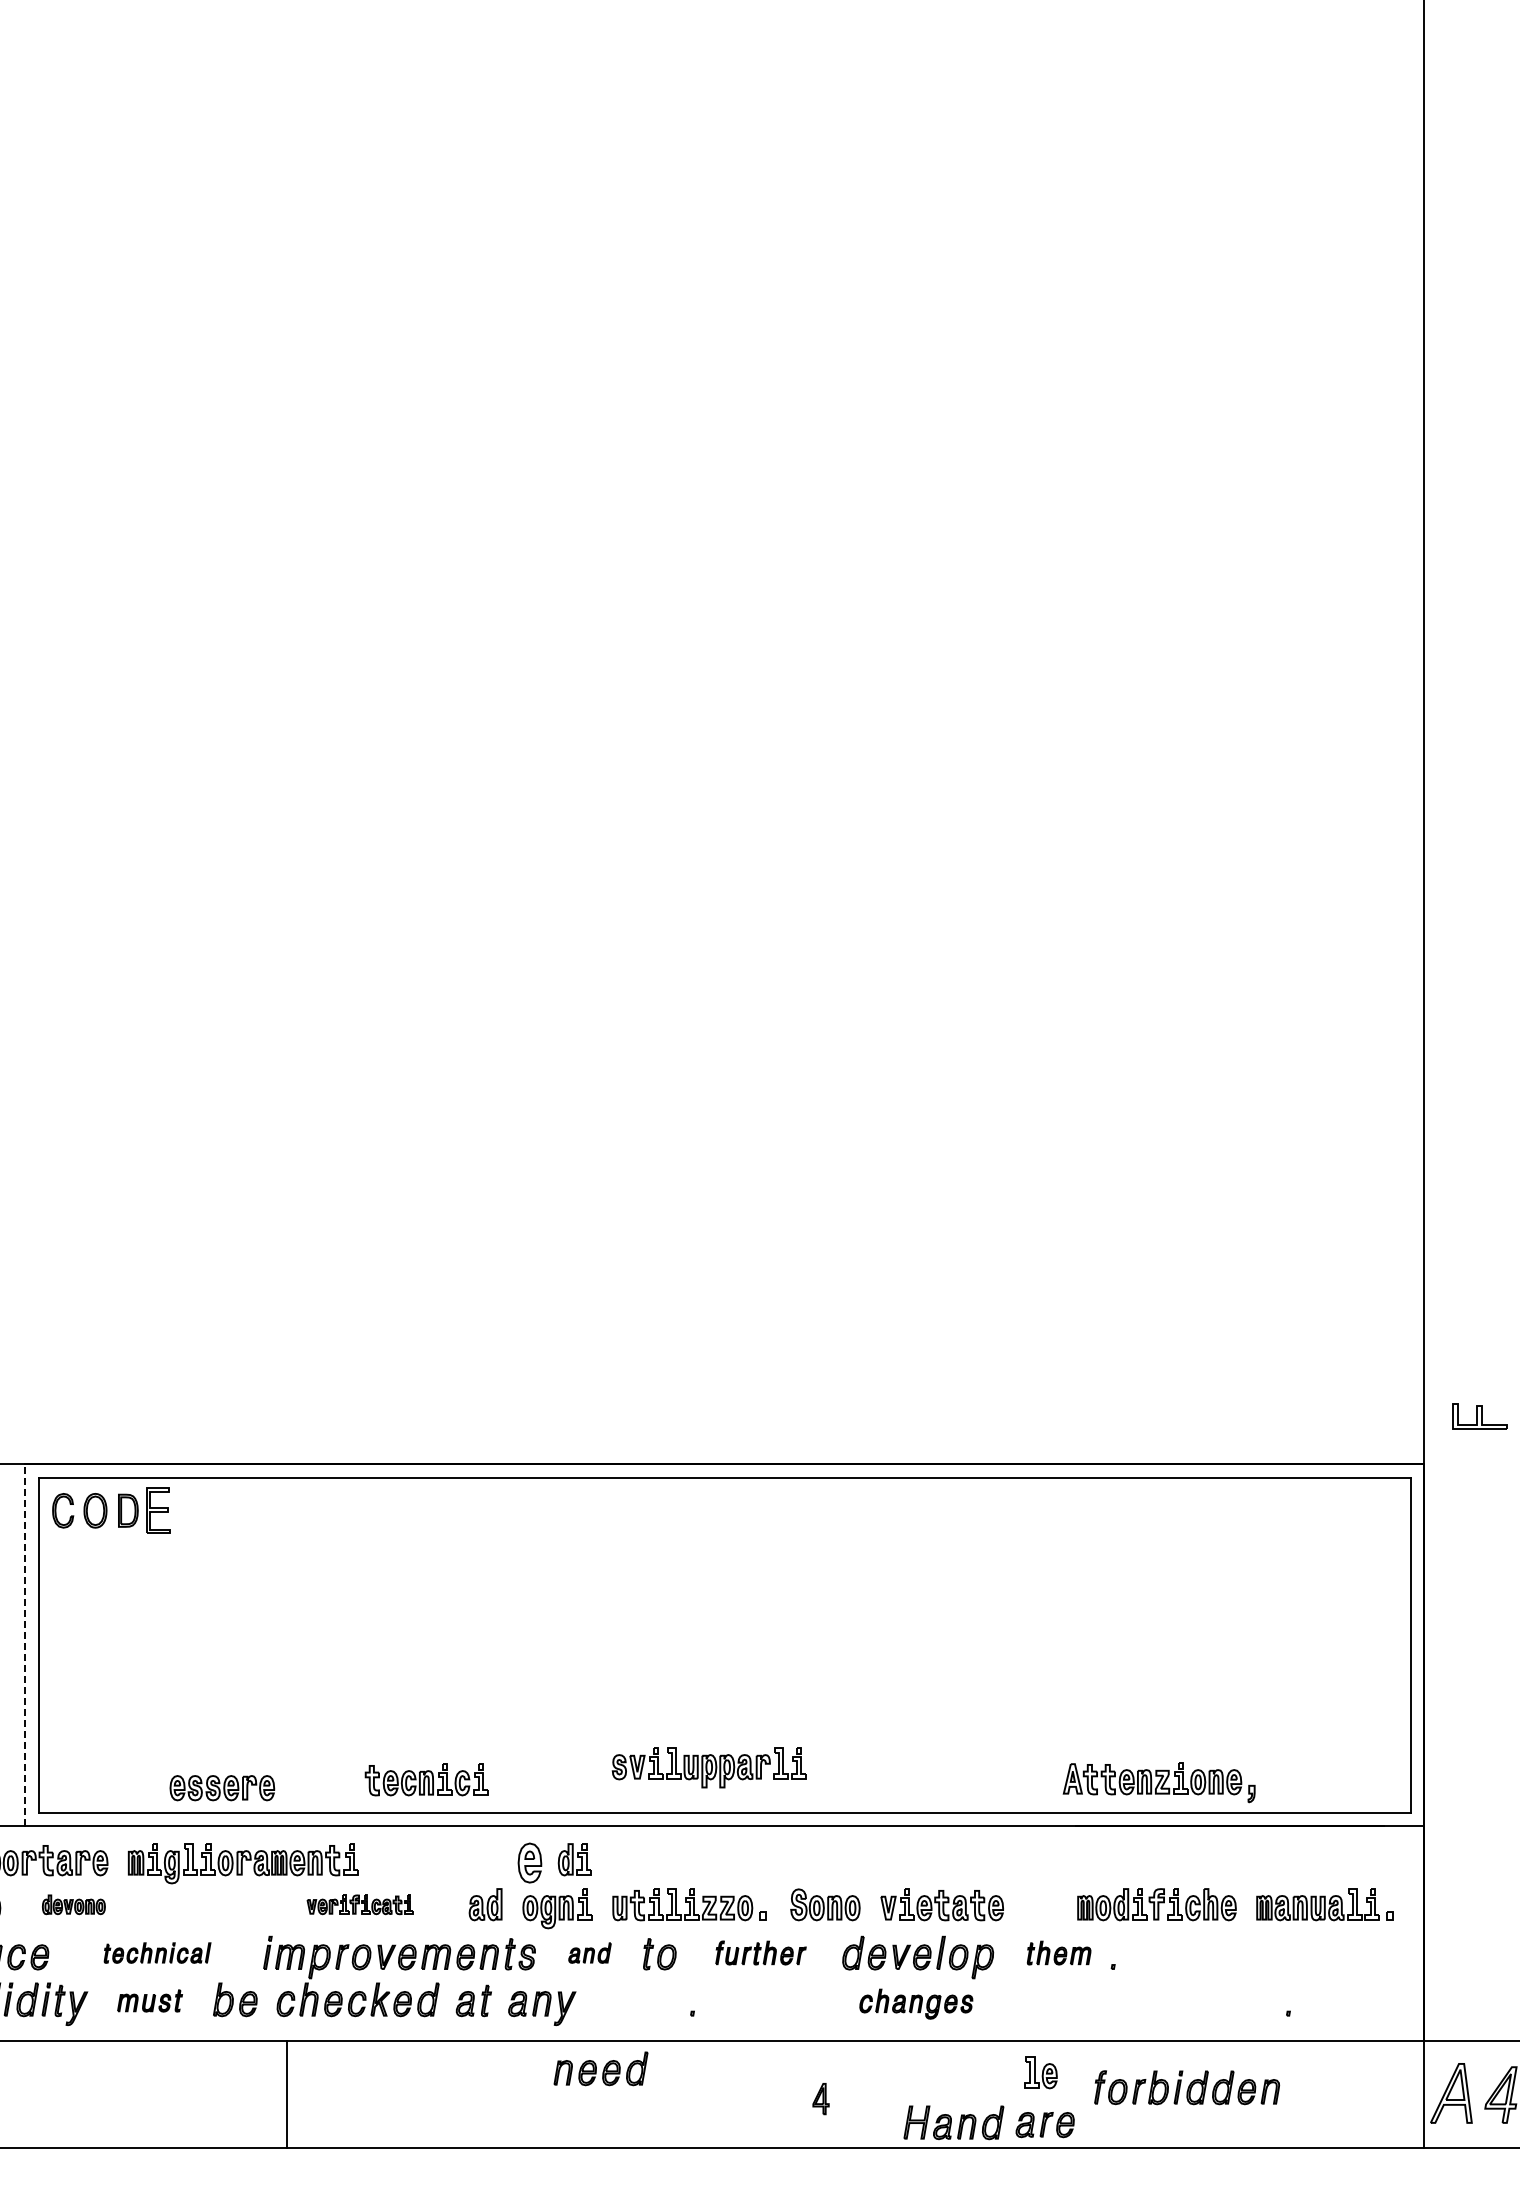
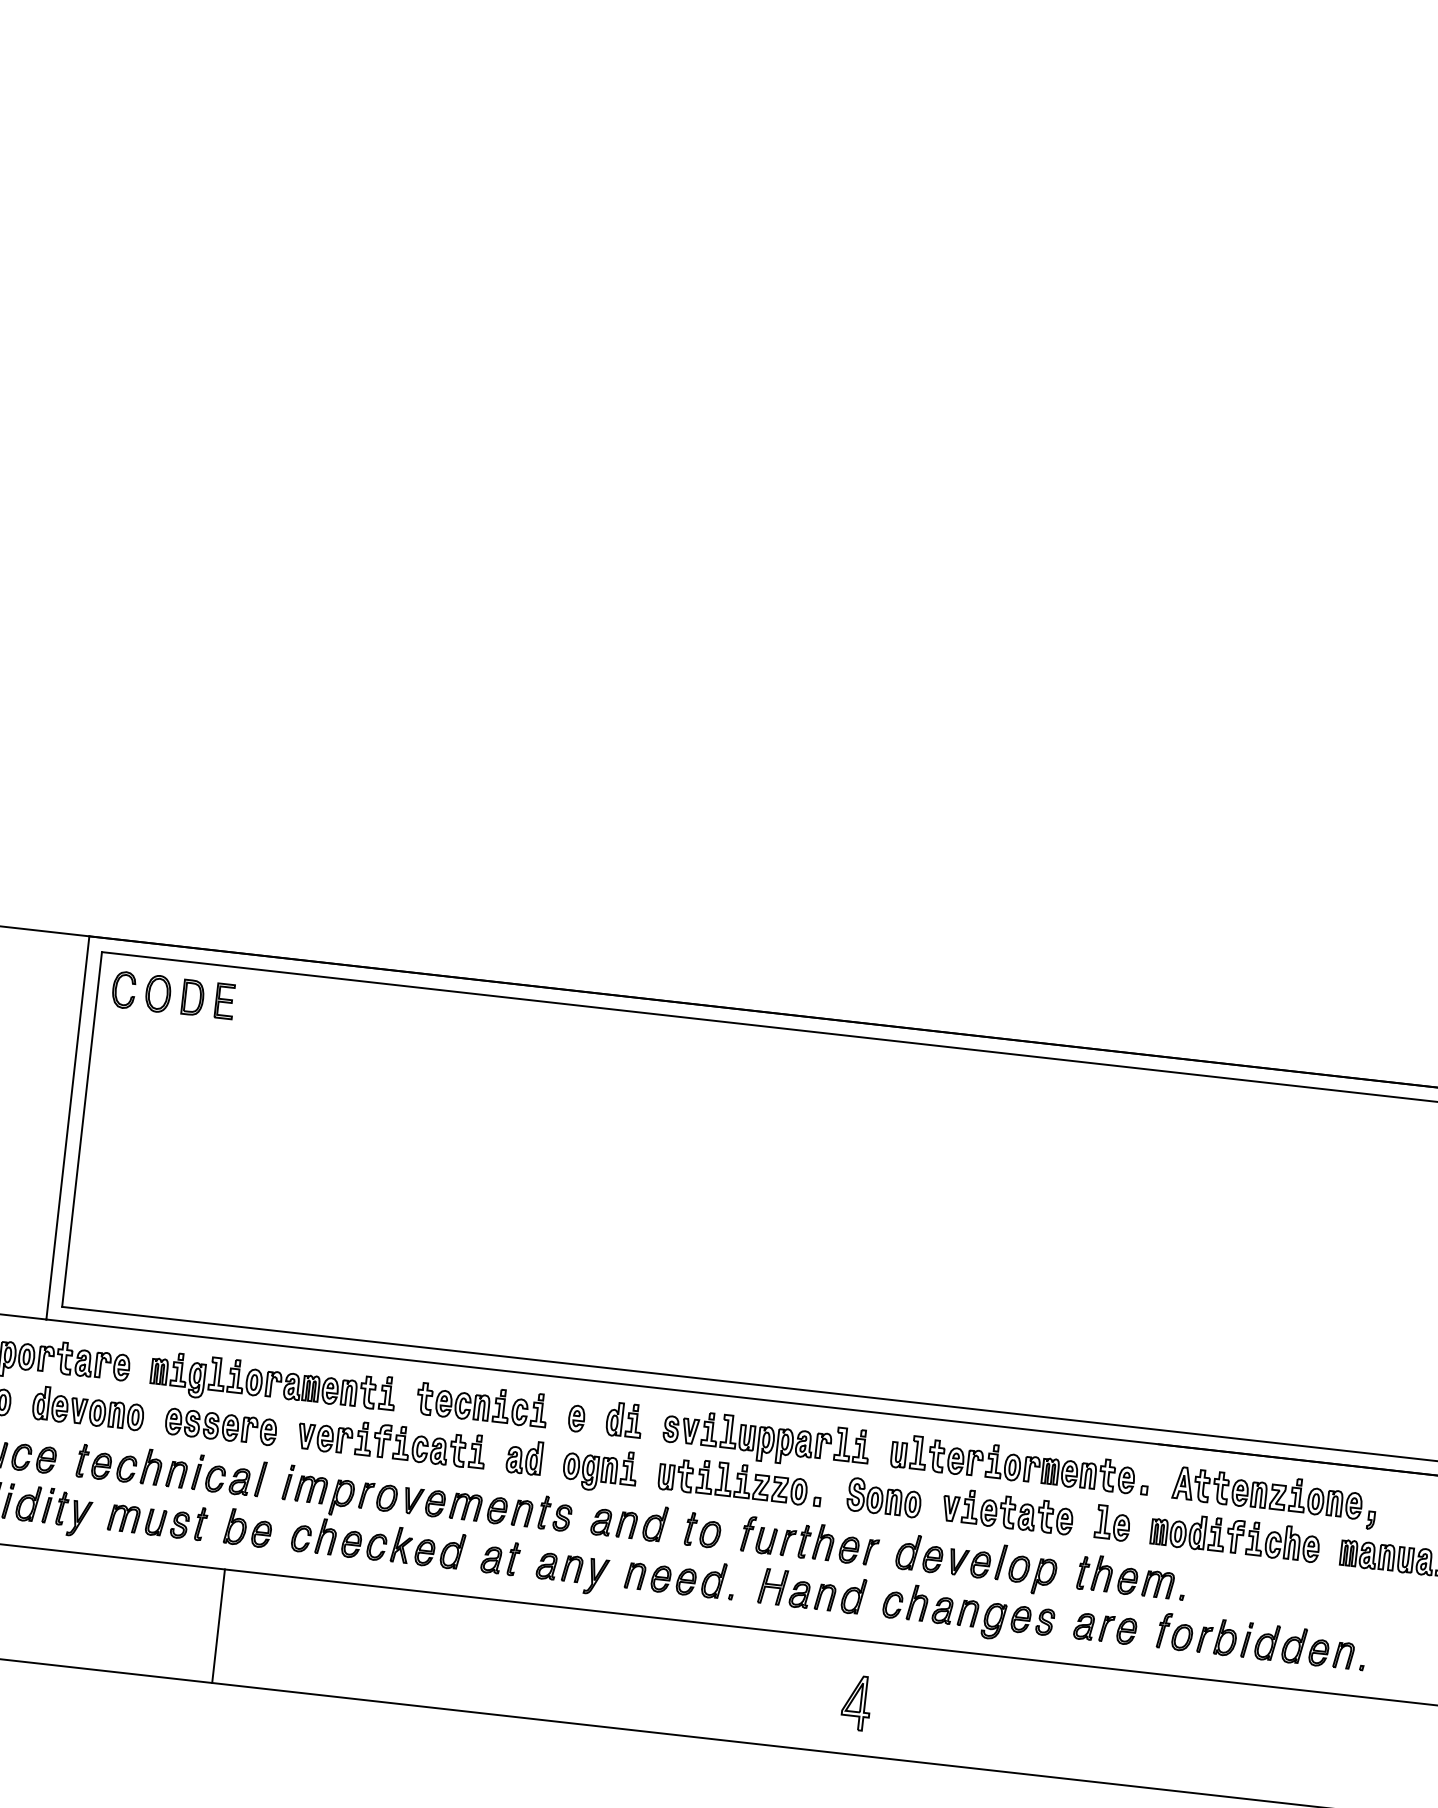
part: (158, 1510) -> (225, 1001), size x0.71
line: (25, 1645) -> (68, 1128), dashed -> solid
part: (708, 1767) -> (765, 1440), moved
part: (426, 1779) -> (482, 1404), moved
part: (1158, 1782) -> (1273, 1497), moved
part: (222, 1788) -> (221, 1427), moved
part: (948, 1859) -> (1020, 1464), added
part: (530, 1863) -> (577, 1419), size x0.62
part: (73, 1904) -> (88, 1408), size x1.67
part: (359, 1904) -> (391, 1442), size x1.67
part: (157, 1952) -> (171, 1468), size x1.67
part: (589, 1952) -> (628, 1520), size x1.67
part: (760, 1952) -> (809, 1540), size x1.43
part: (1058, 1952) -> (1125, 1575), size x1.43
part: (149, 2000) -> (157, 1518), size x1.43
part: (916, 2003) -> (969, 1613), size x1.43
part: (600, 2068) -> (675, 1575), moved
part: (1040, 2072) -> (1112, 1522), moved
part: (1186, 2087) -> (1255, 1640), moved
line: (286, 2093) -> (218, 1625), moved
part: (820, 2098) -> (856, 1702), size x1.67
part: (953, 2122) -> (811, 1591), moved
part: (1044, 2125) -> (1104, 1629), moved

